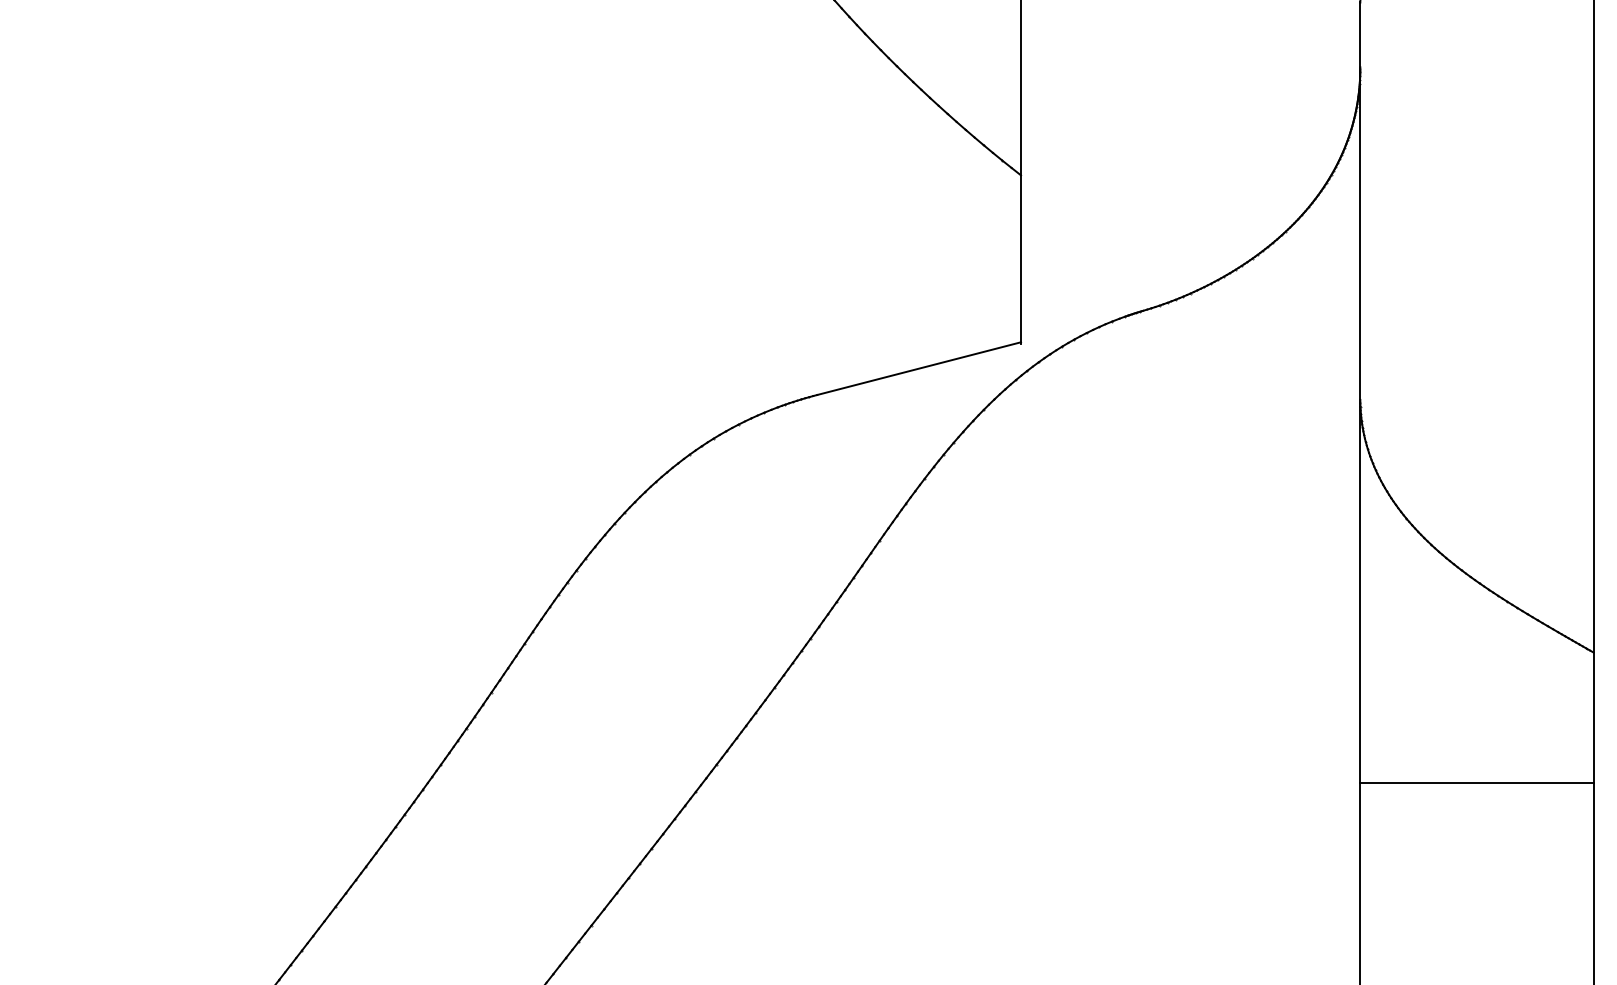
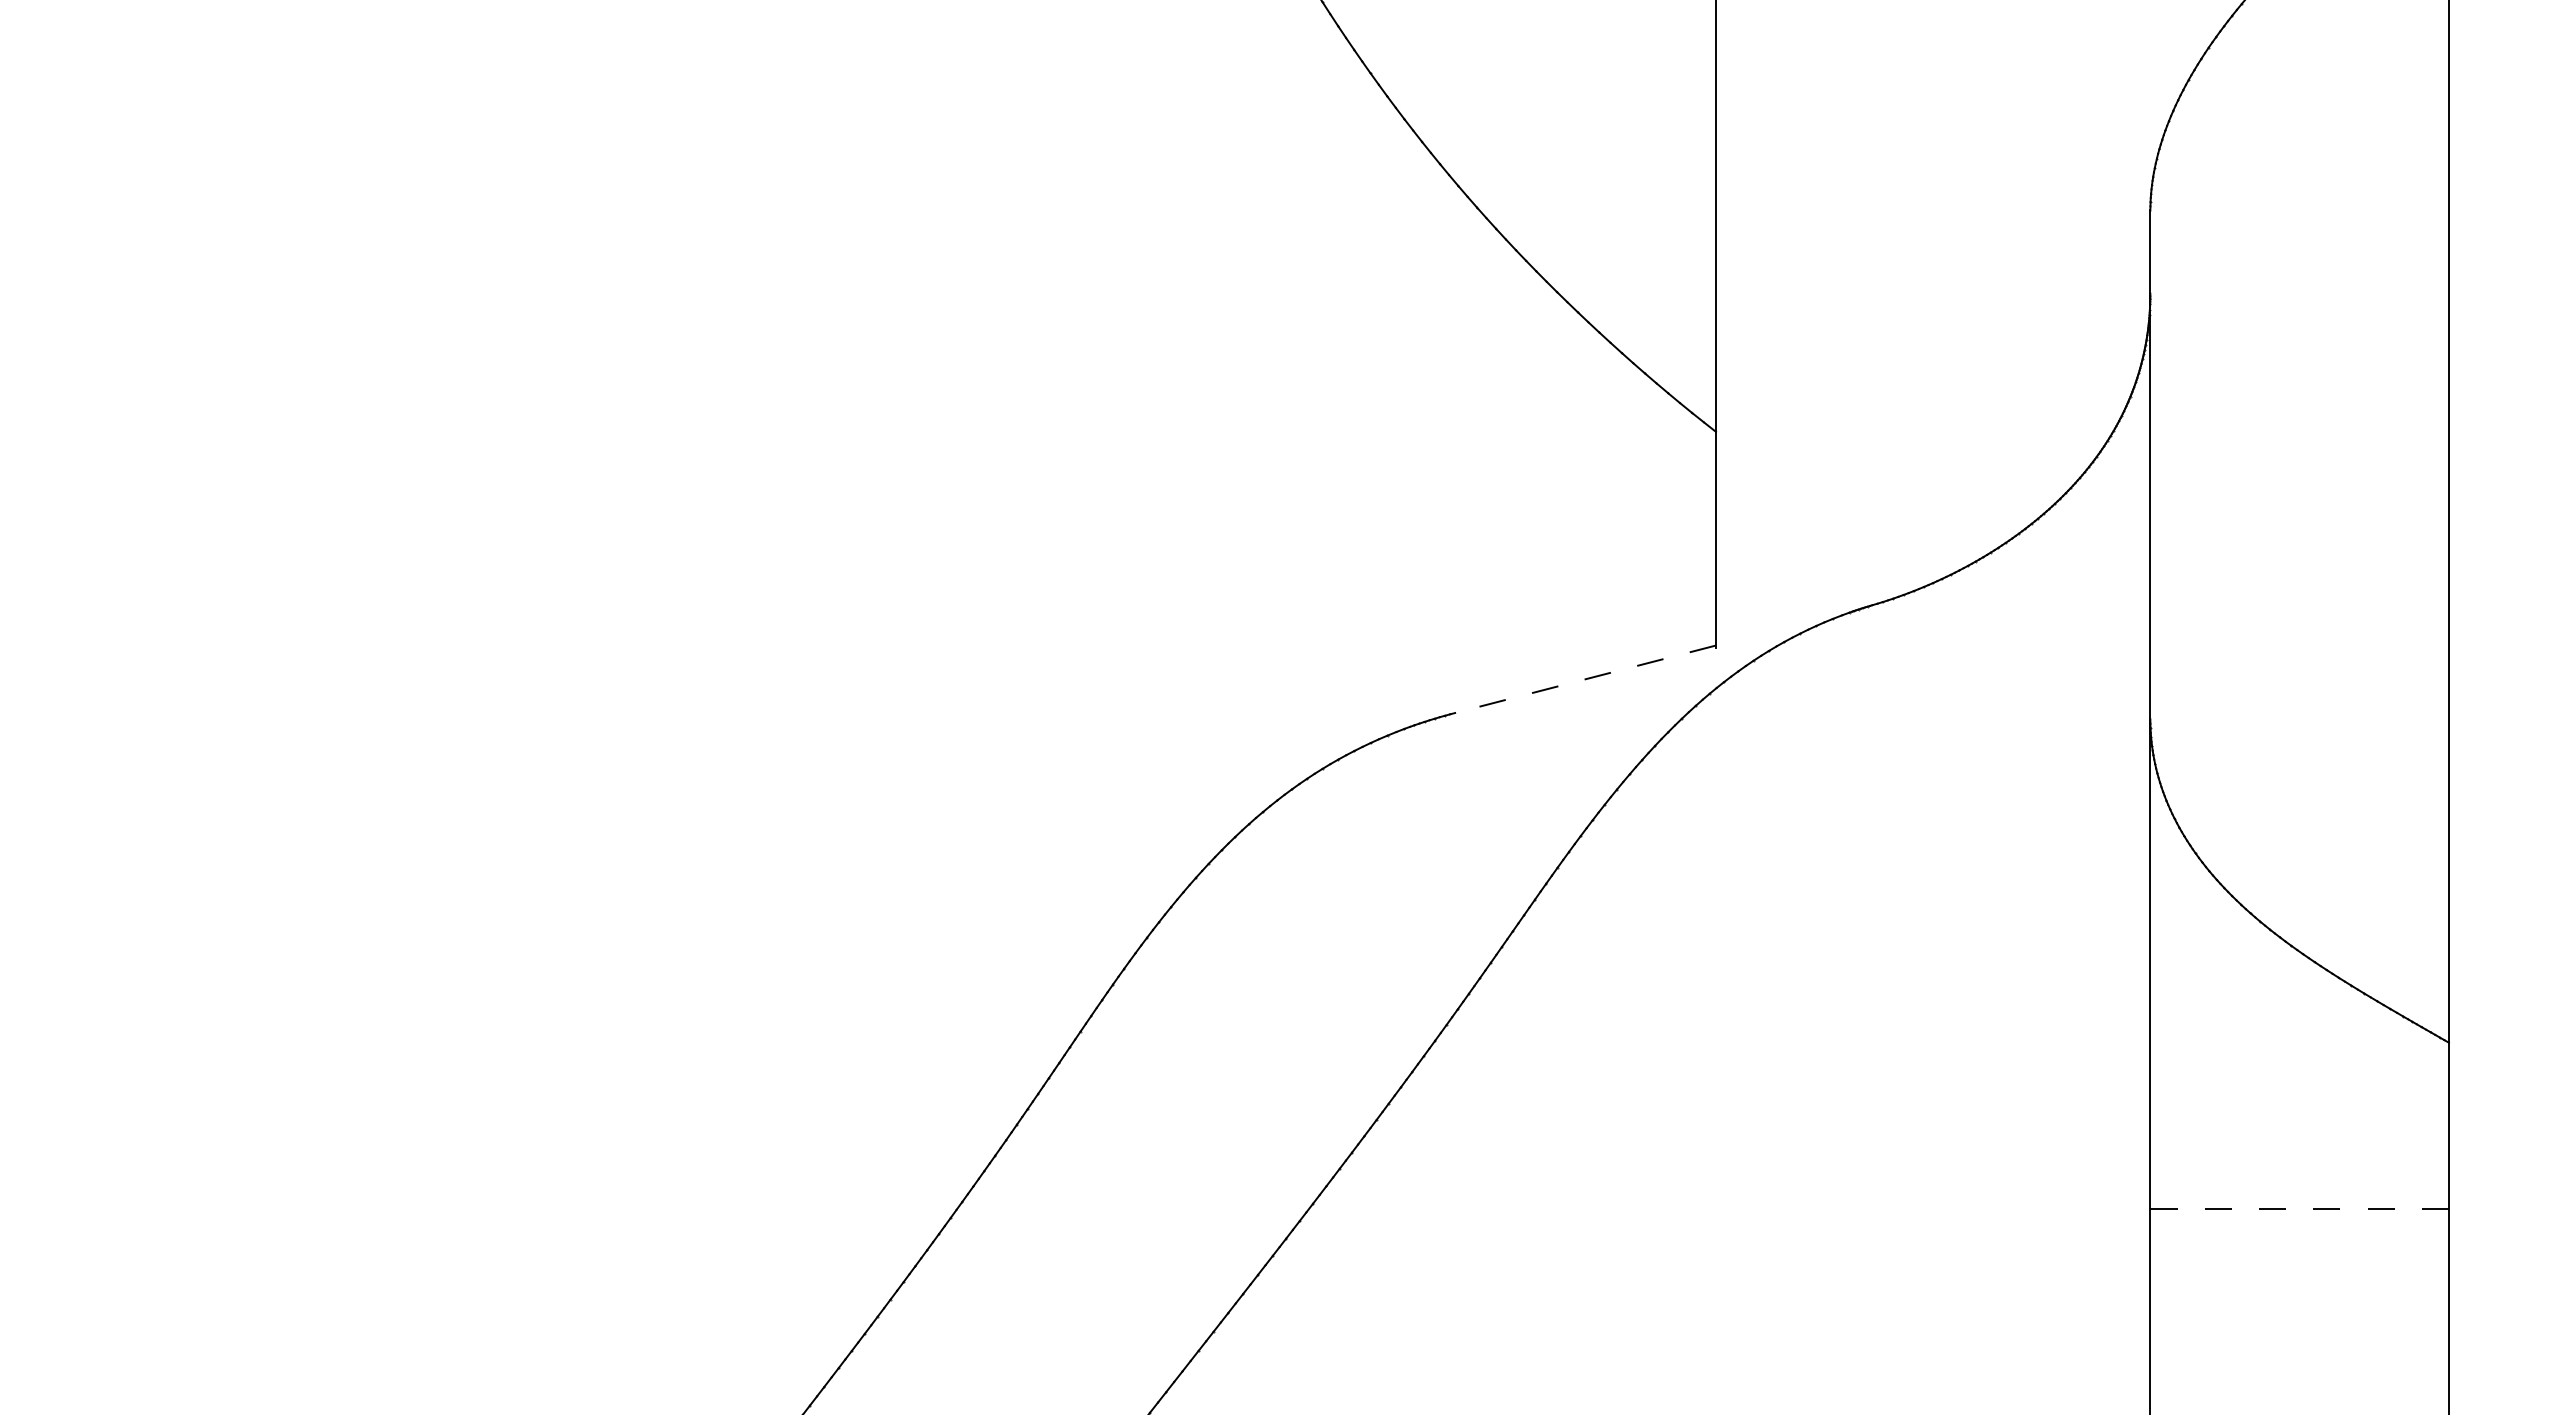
line: (919, 368) -> (1585, 679), solid -> dashed
line: (1477, 782) -> (2300, 1209), solid -> dashed

